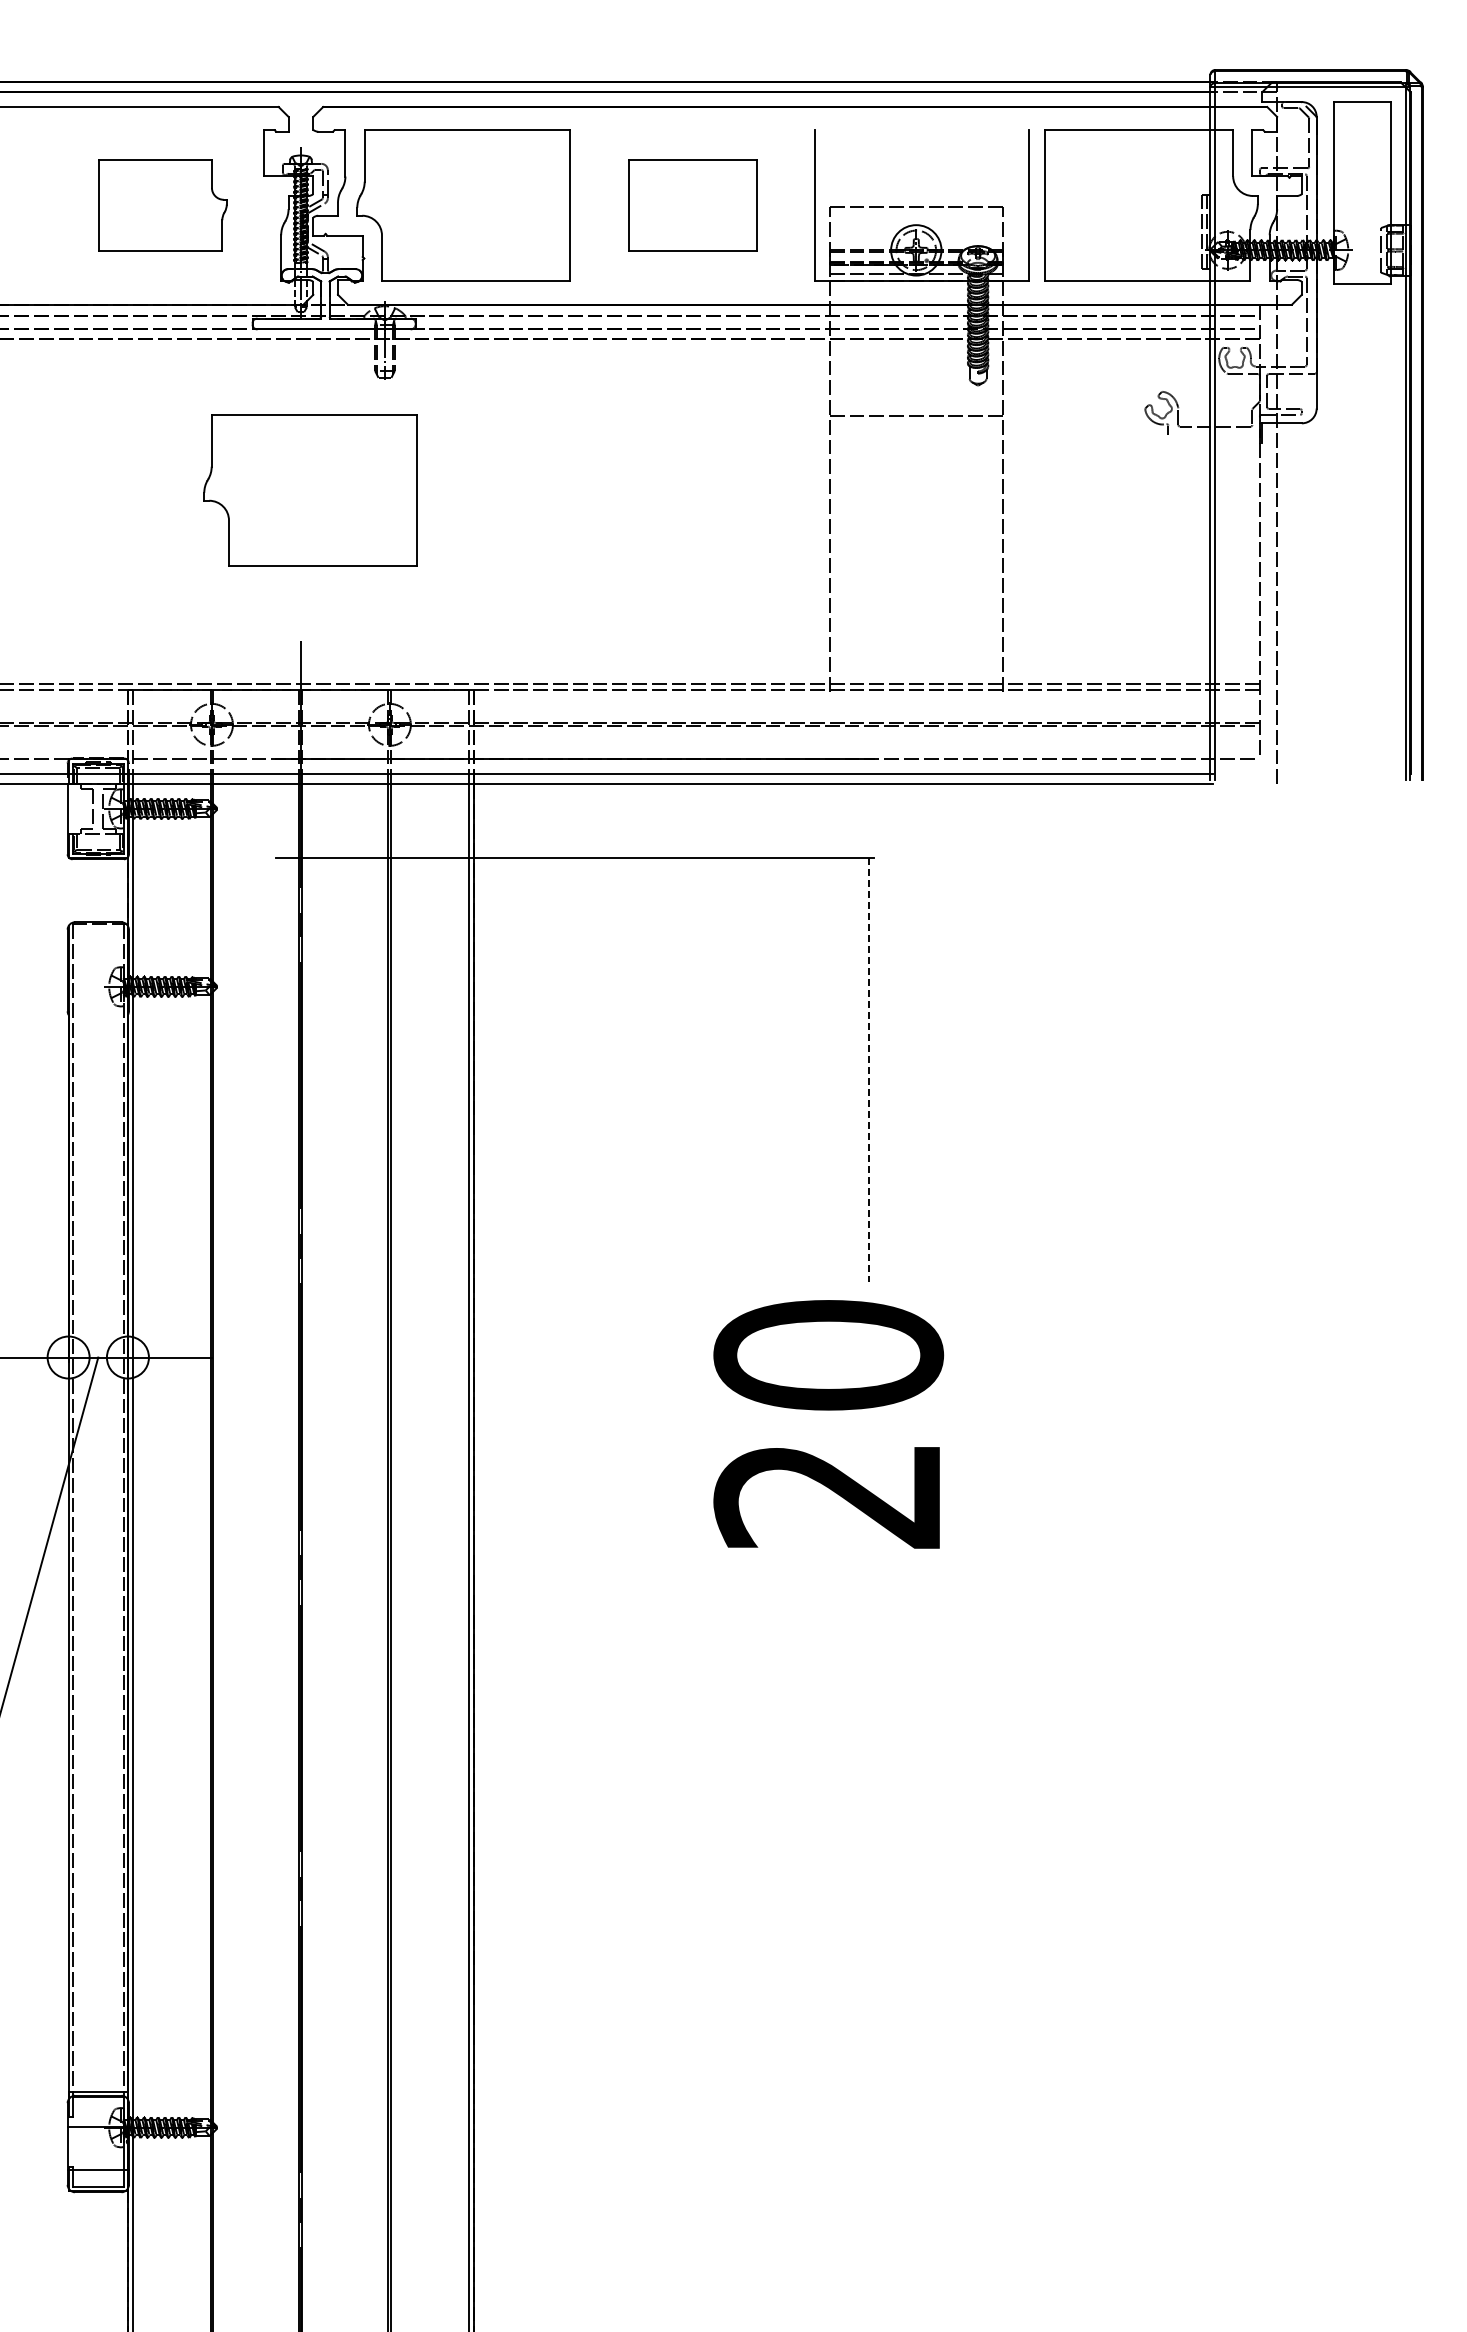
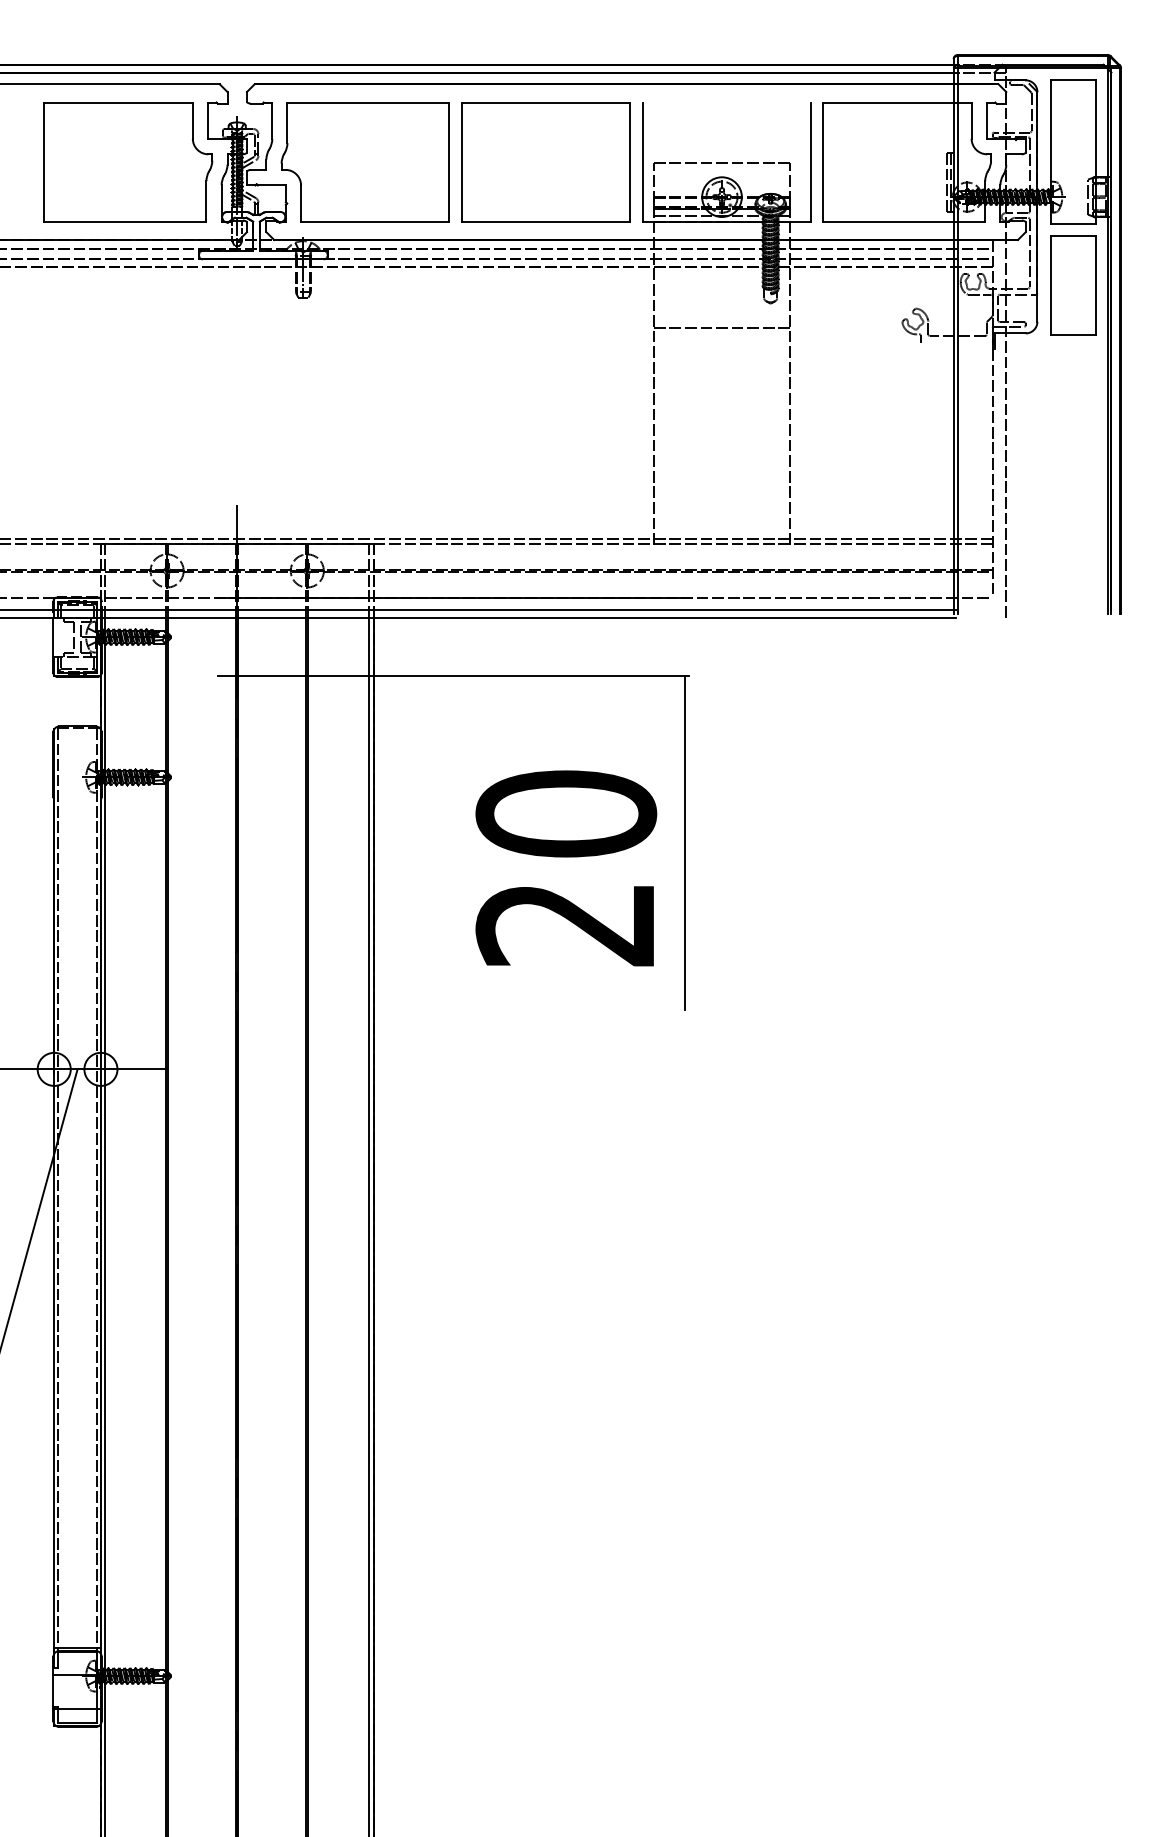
part: (162, 205) -> (128, 161), size x1.67
part: (692, 205) -> (545, 161), size x1.67
part: (1362, 362) -> (1073, 285), added
part: (310, 490) -> (244, 386), removed
line: (869, 1070) -> (685, 843), dashed -> solid
text: (828, 1424) -> (566, 868), moved

